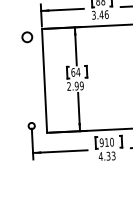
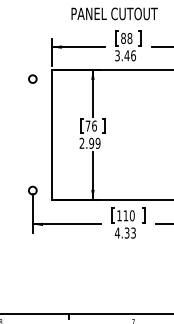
circle: (27, 36) -> (32, 78), size x0.62
text: (75, 71) -> (91, 125), 64 -> 76
text: (101, 142) -> (119, 215), 910 -> 110

